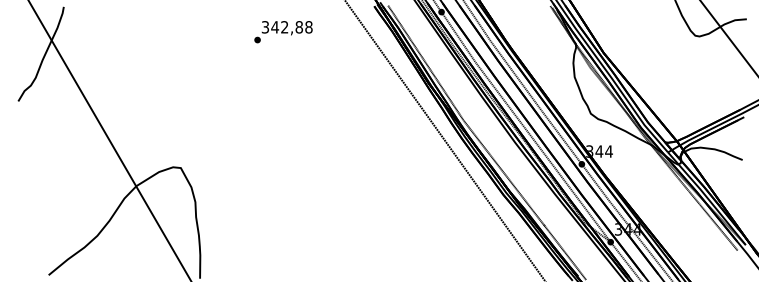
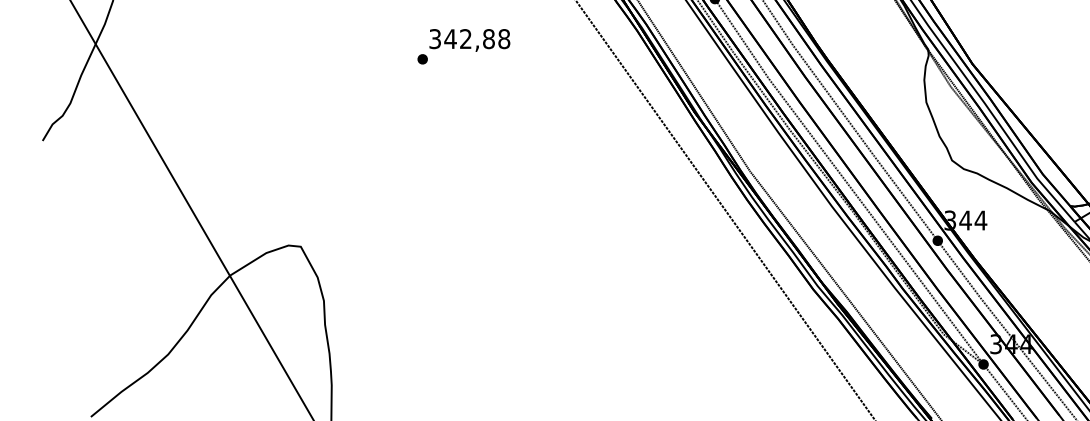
text: (283, 32) -> (463, 47), moved

